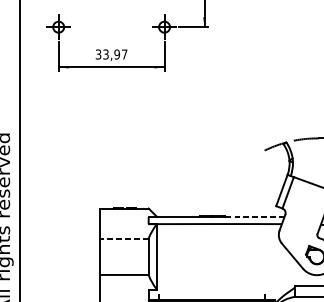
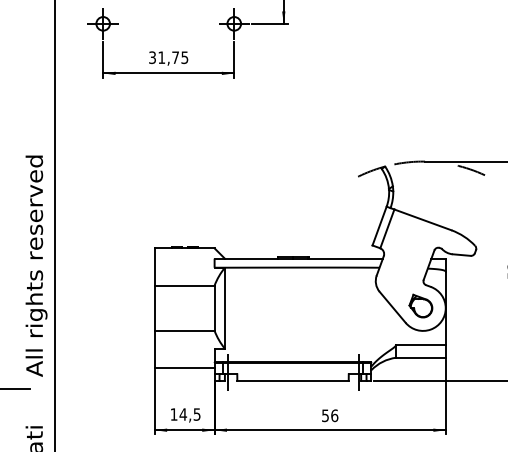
text: (115, 54) -> (173, 57), 33,97 -> 31,75
line: (254, 216) -> (345, 258), dashed -> solid
line: (124, 238) -> (184, 285), dashed -> solid

